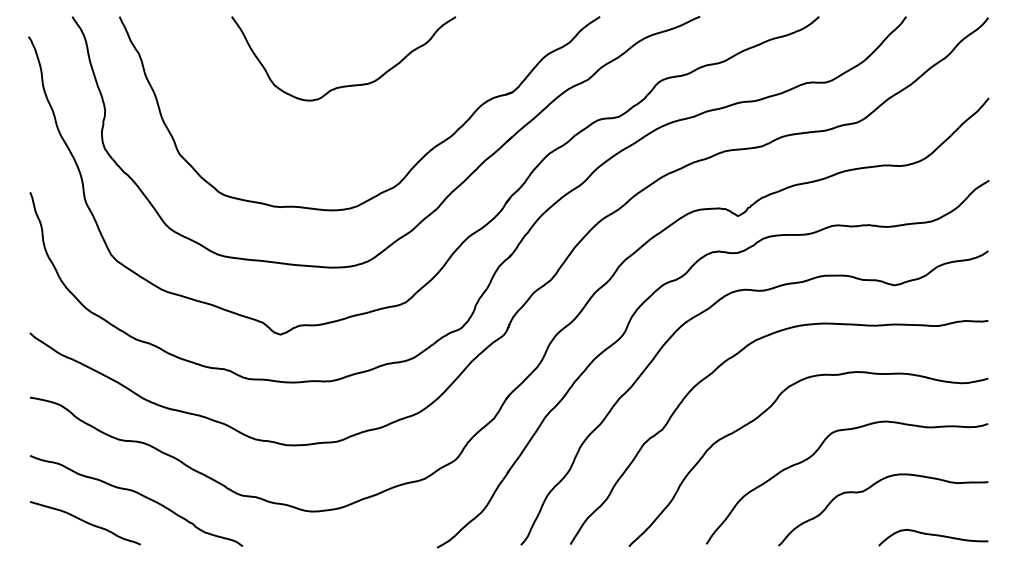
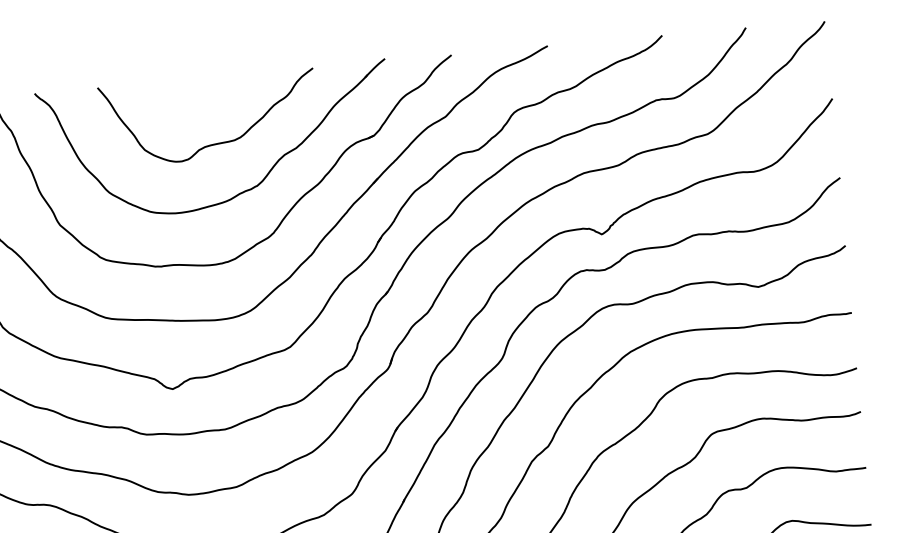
part: (368, 138) -> (239, 192), added

